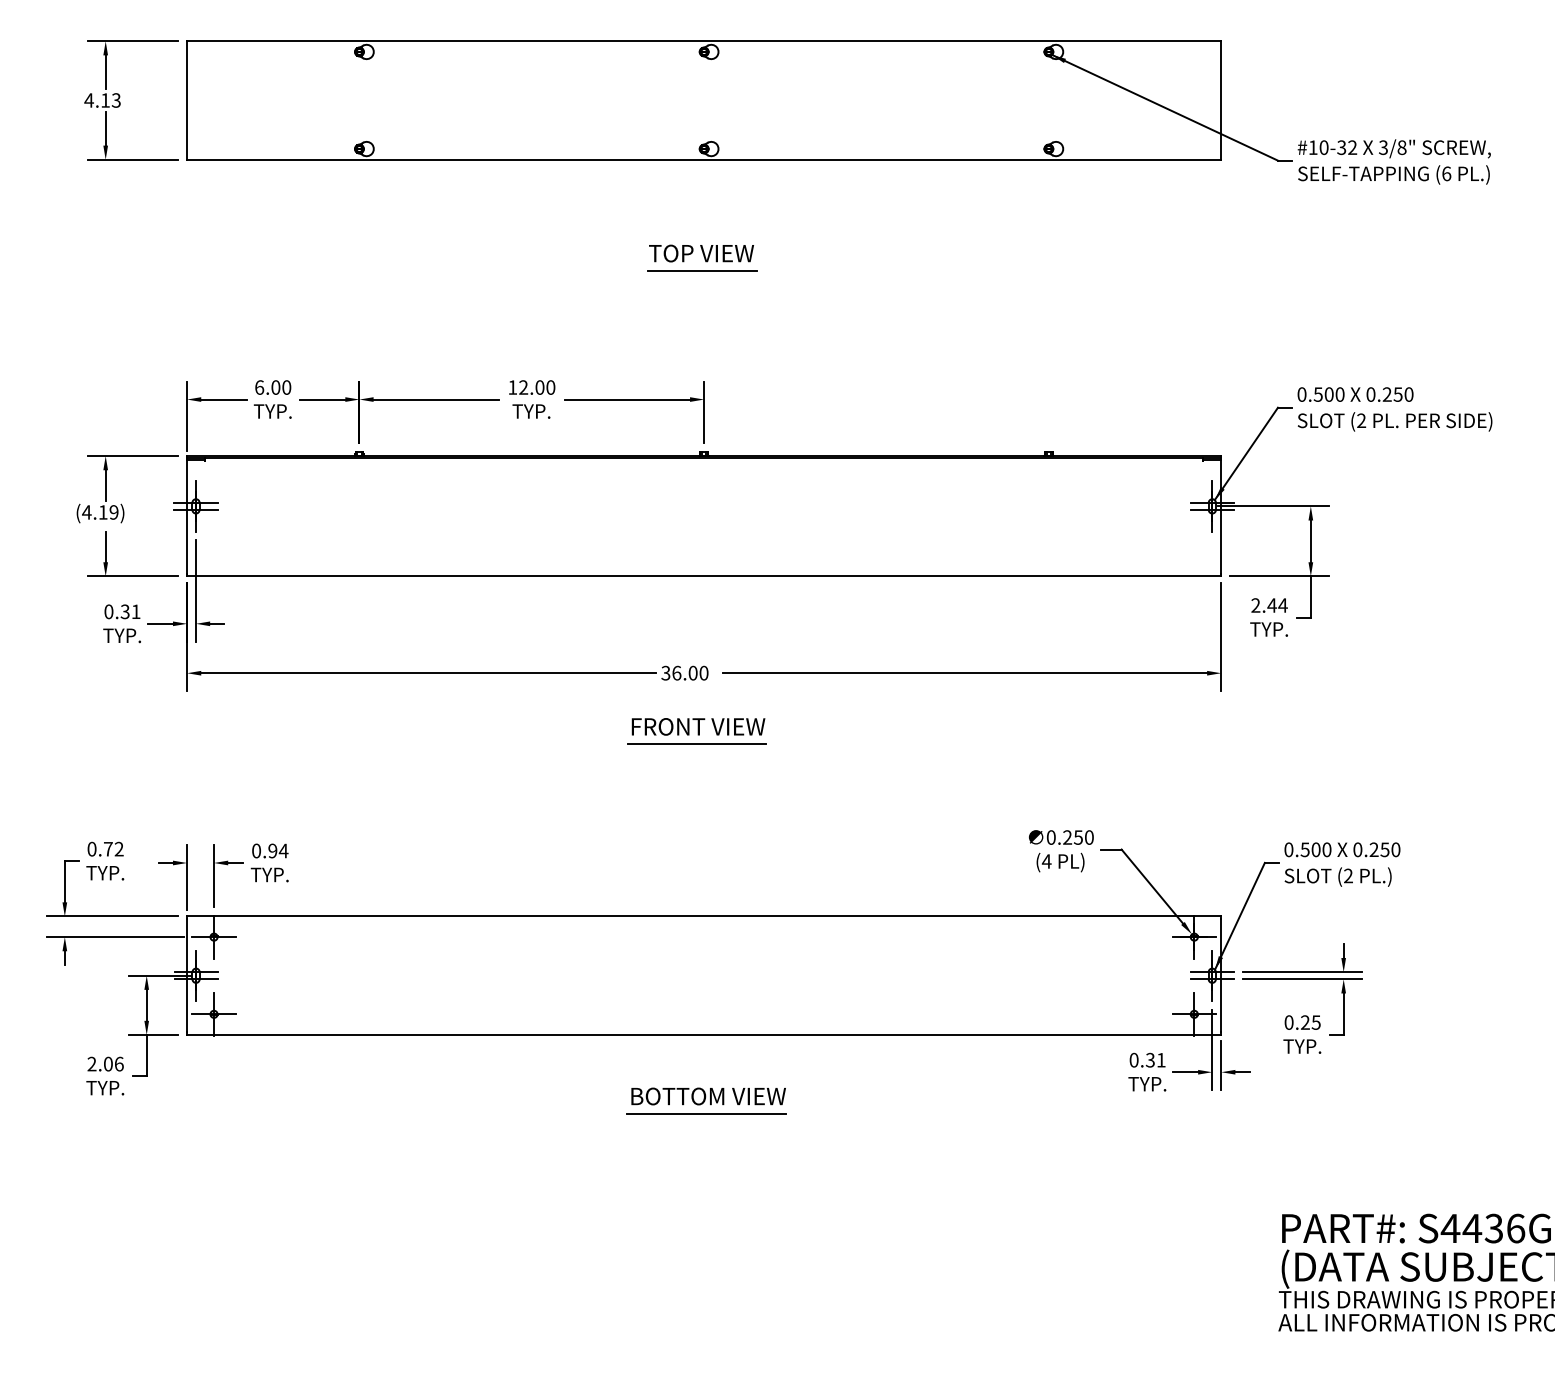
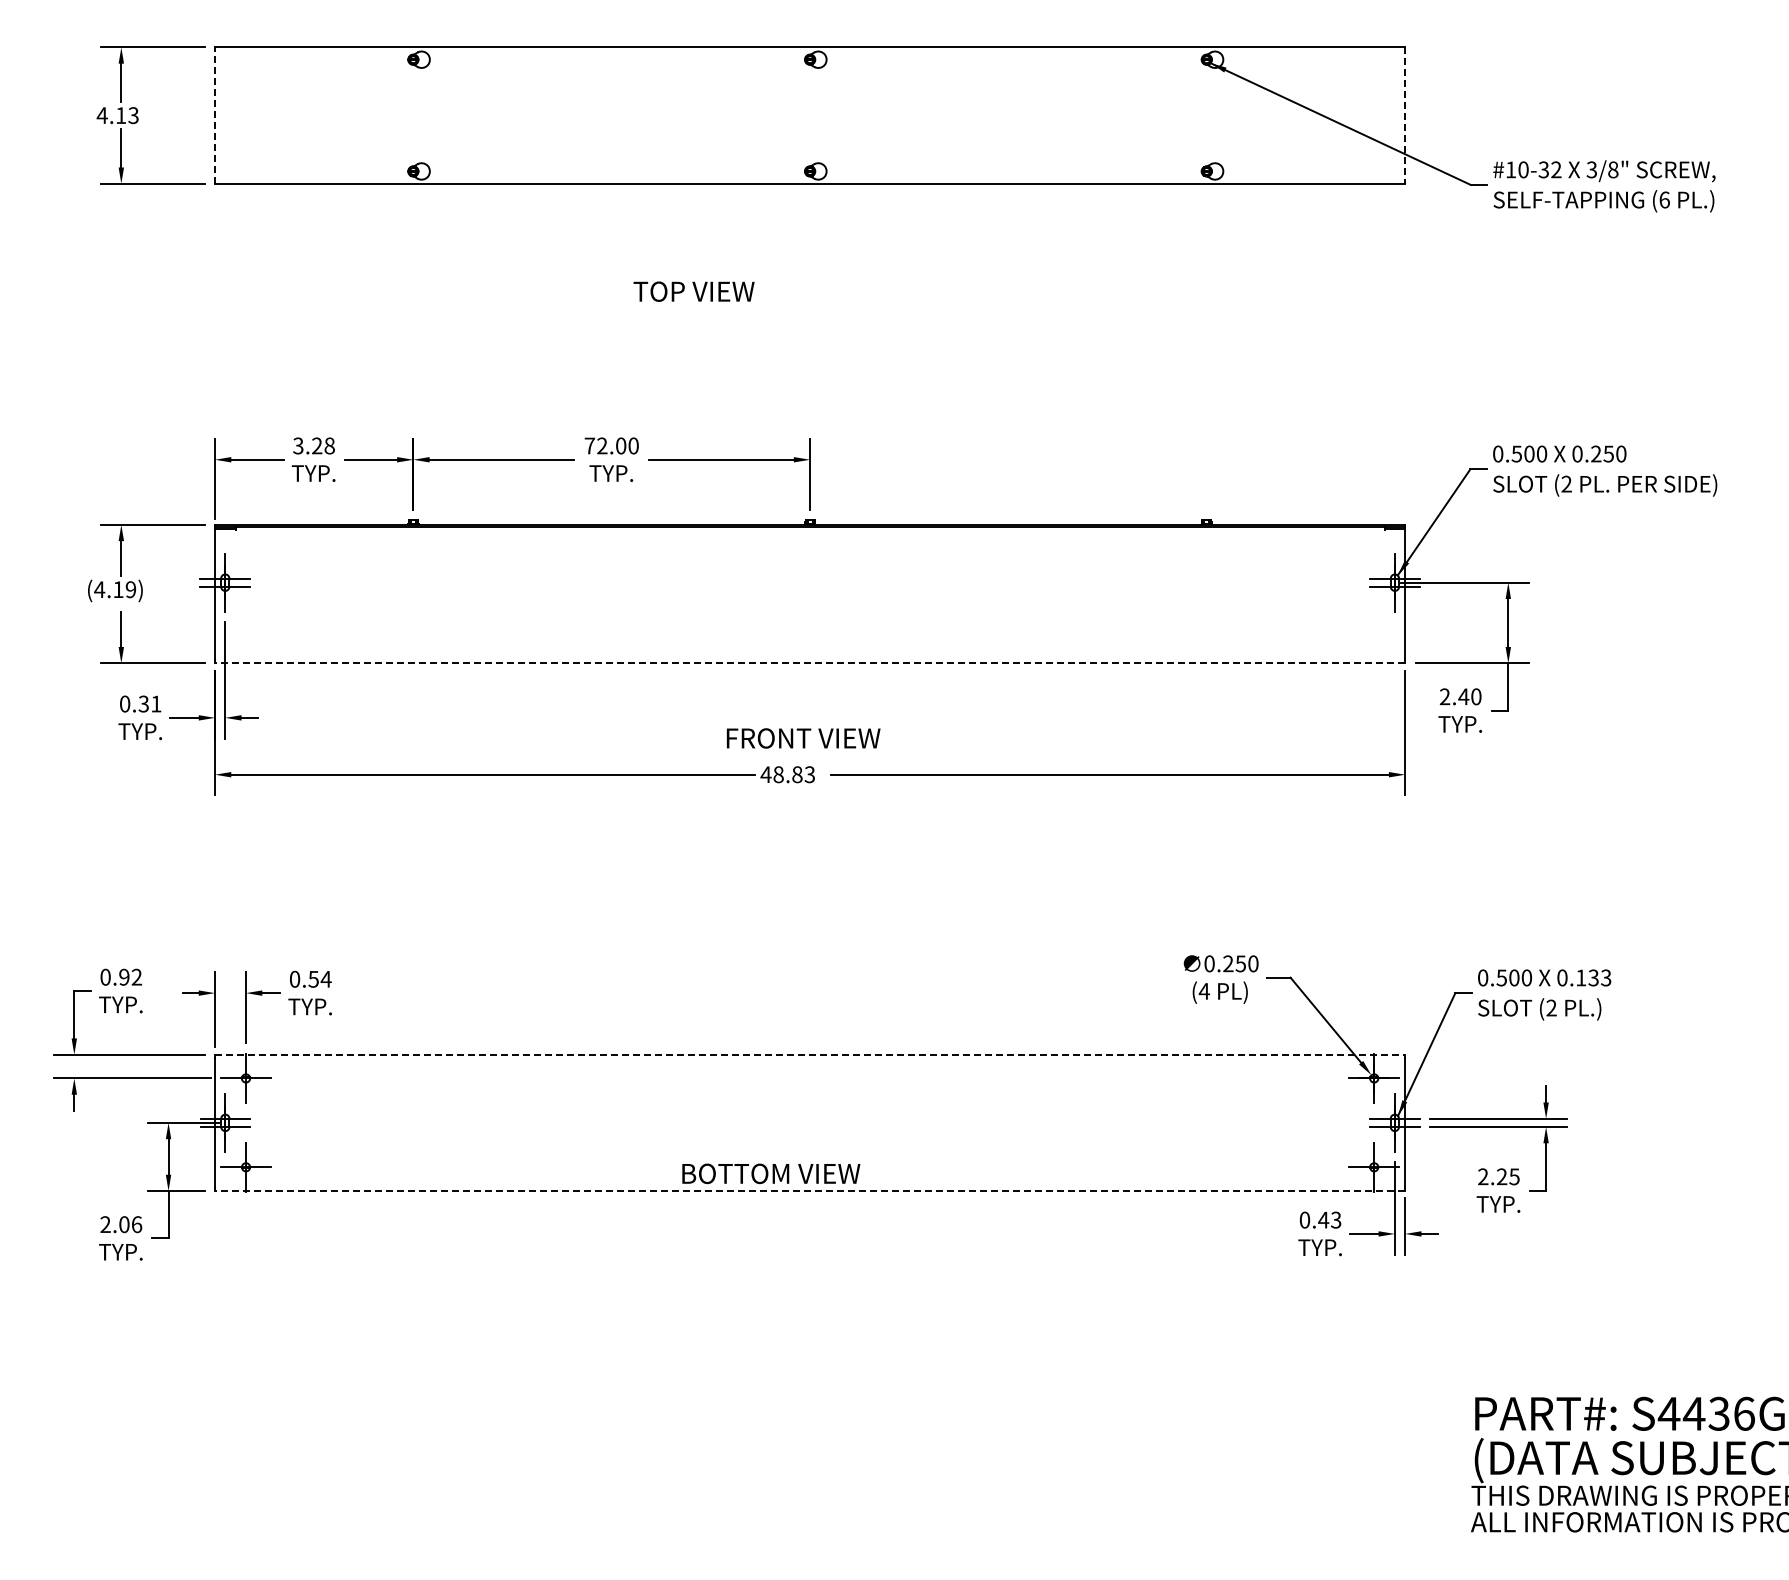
line: (187, 100) -> (215, 115), solid -> dashed
line: (1221, 101) -> (1405, 116), solid -> dashed
text: (701, 253) -> (693, 291), moved
line: (701, 270) -> (807, 311), removed
text: (272, 387) -> (313, 445), 6.00 -> 3.28
text: (512, 387) -> (589, 445), 12.00 -> 72.00
line: (703, 576) -> (809, 663), solid -> dashed
text: (1282, 605) -> (1475, 696), 2.44 -> 2.40
text: (684, 673) -> (787, 774), 36.00 -> 48.83
text: (698, 726) -> (803, 738), moved
line: (696, 744) -> (801, 856), removed
text: (108, 848) -> (124, 976), 0.72 -> 0.92
text: (1384, 849) -> (1593, 977), 0.250 -> 0.133
text: (272, 850) -> (313, 978), 0.94 -> 0.54
line: (704, 916) -> (810, 1054), solid -> dashed
text: (1289, 1022) -> (1483, 1176), 0.25 -> 2.25
line: (703, 1035) -> (809, 1191), solid -> dashed
text: (1155, 1059) -> (1329, 1219), 0.31 -> 0.43
text: (708, 1096) -> (771, 1173), moved
line: (706, 1114) -> (812, 1282), removed

